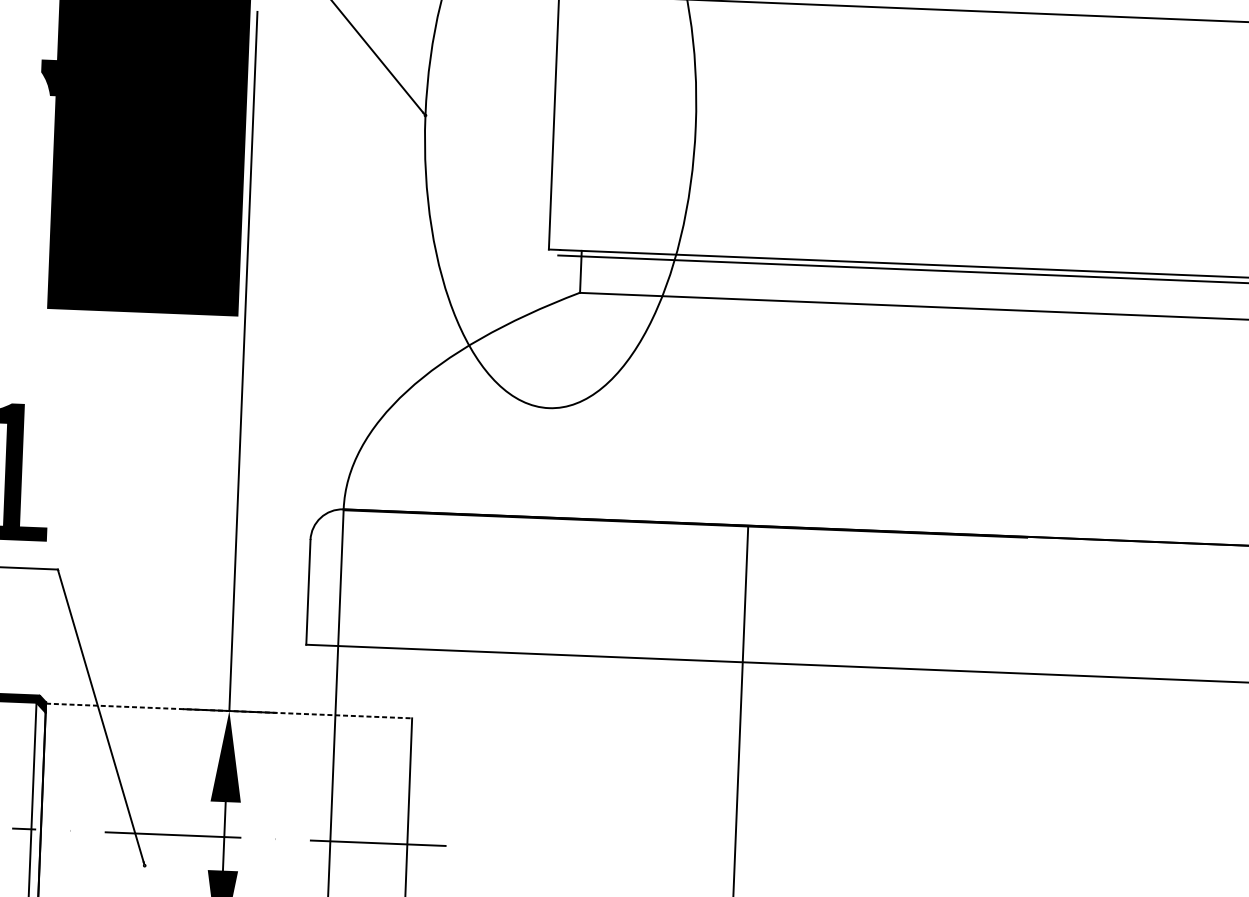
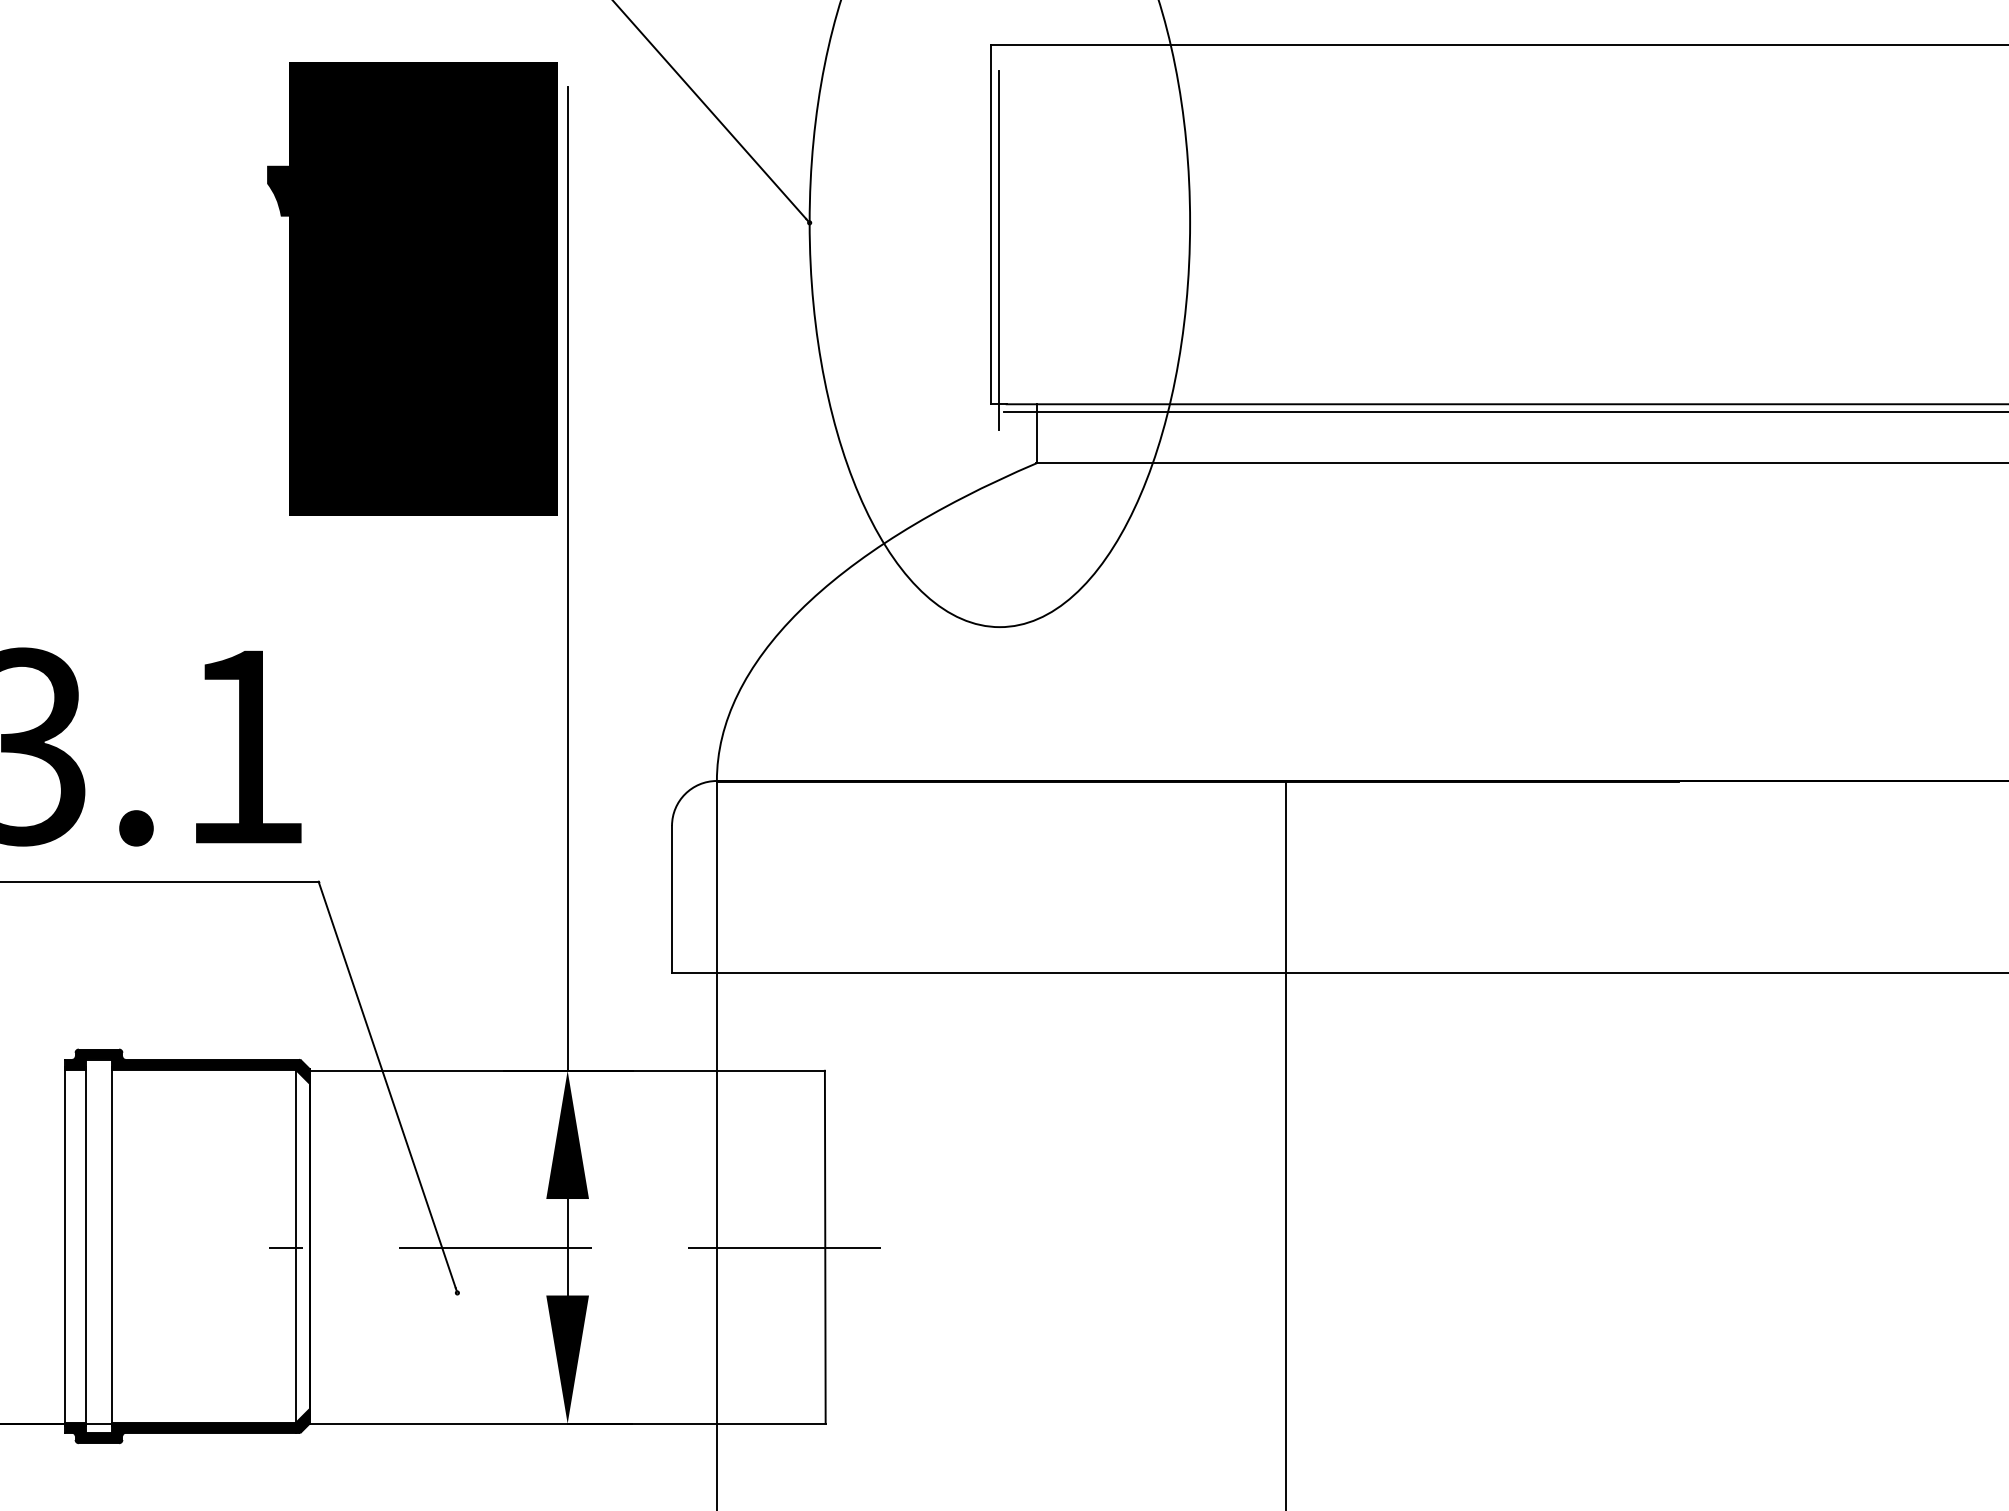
line: (558, 139) -> (998, 249), added
line: (229, 710) -> (567, 1070), dashed -> solid

